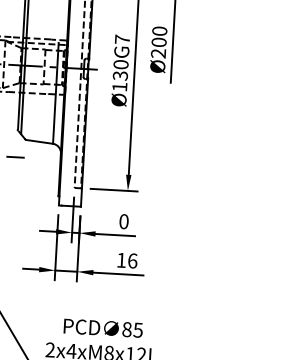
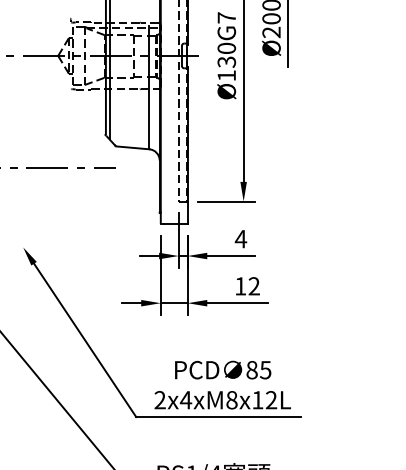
text: (123, 221) -> (240, 238), 0 -> 4
text: (132, 261) -> (254, 286), 16 -> 12

